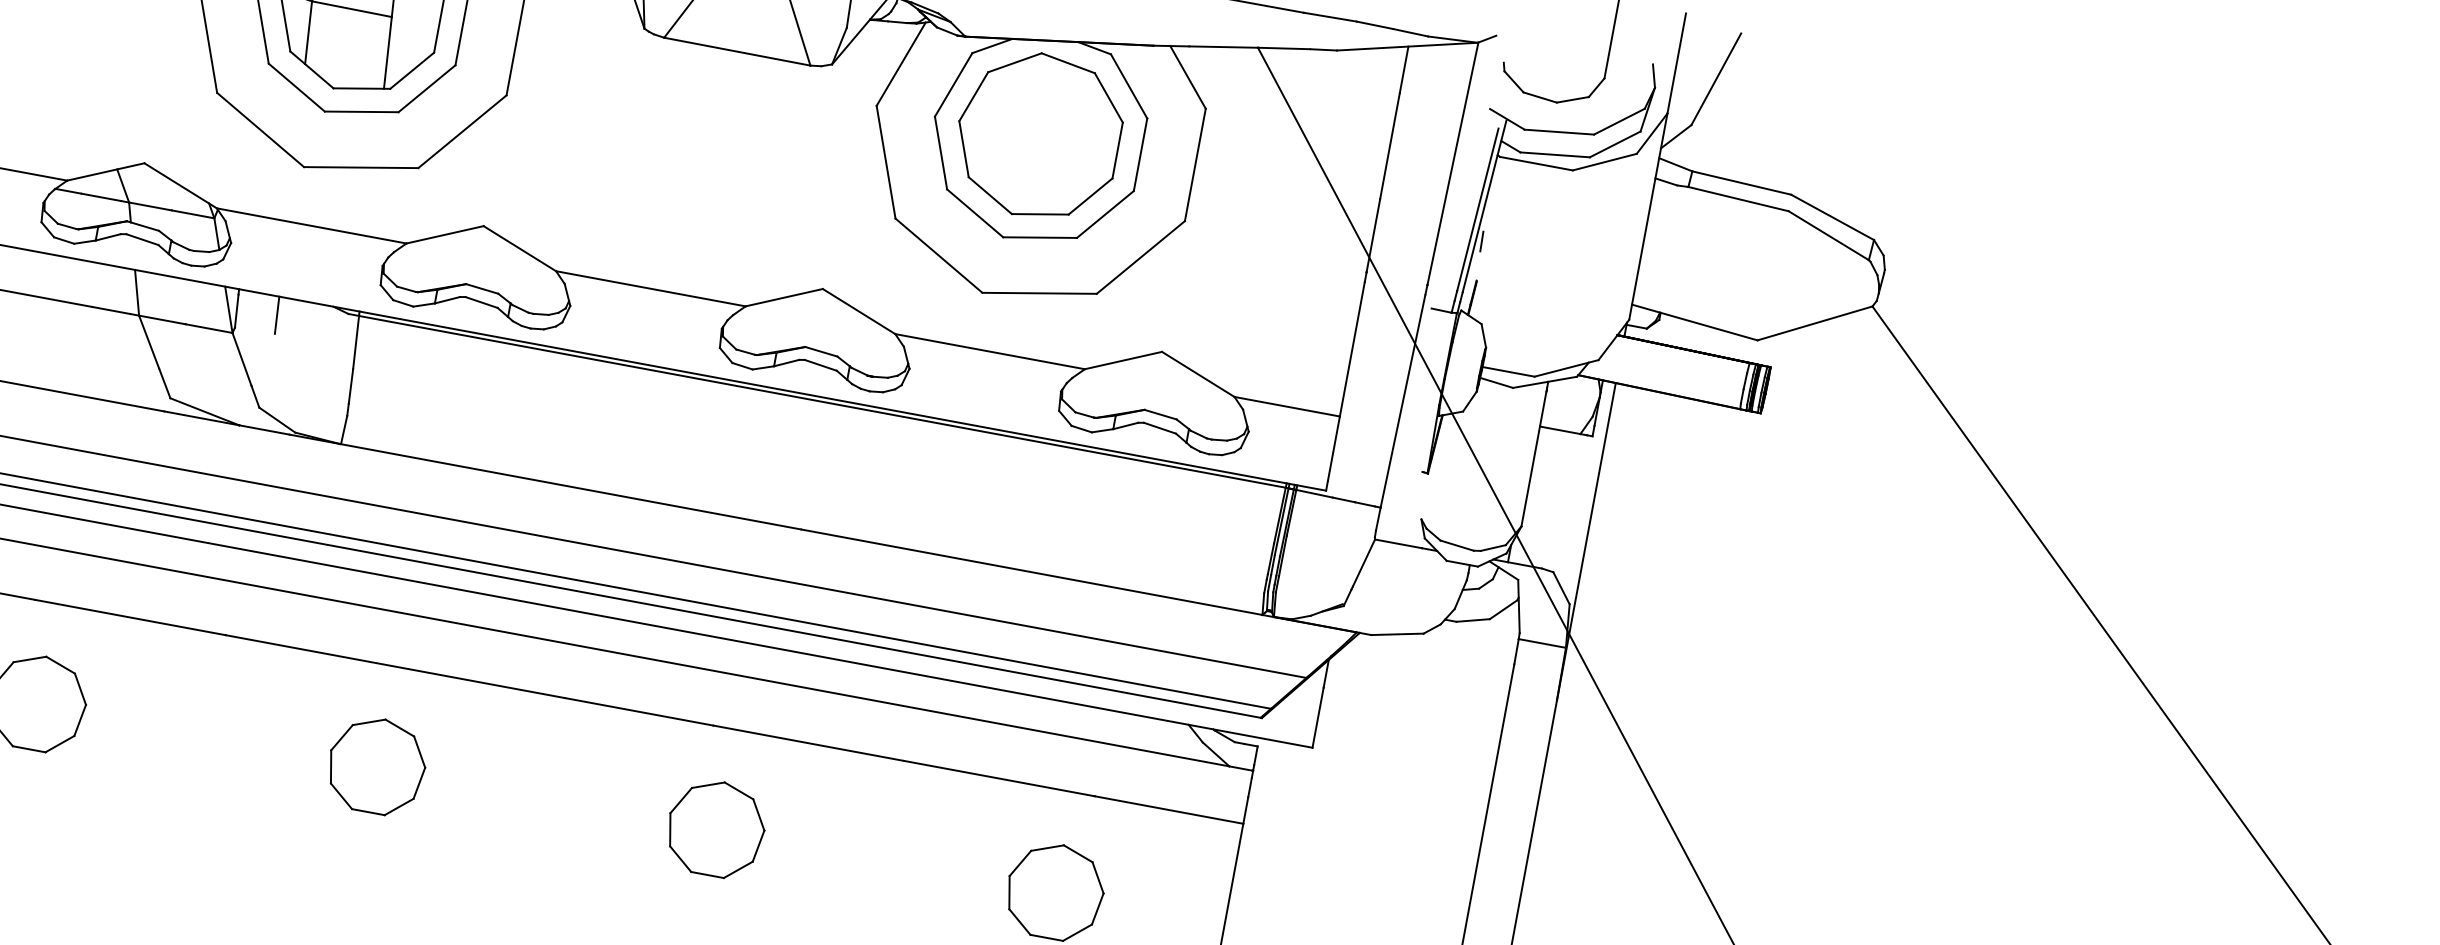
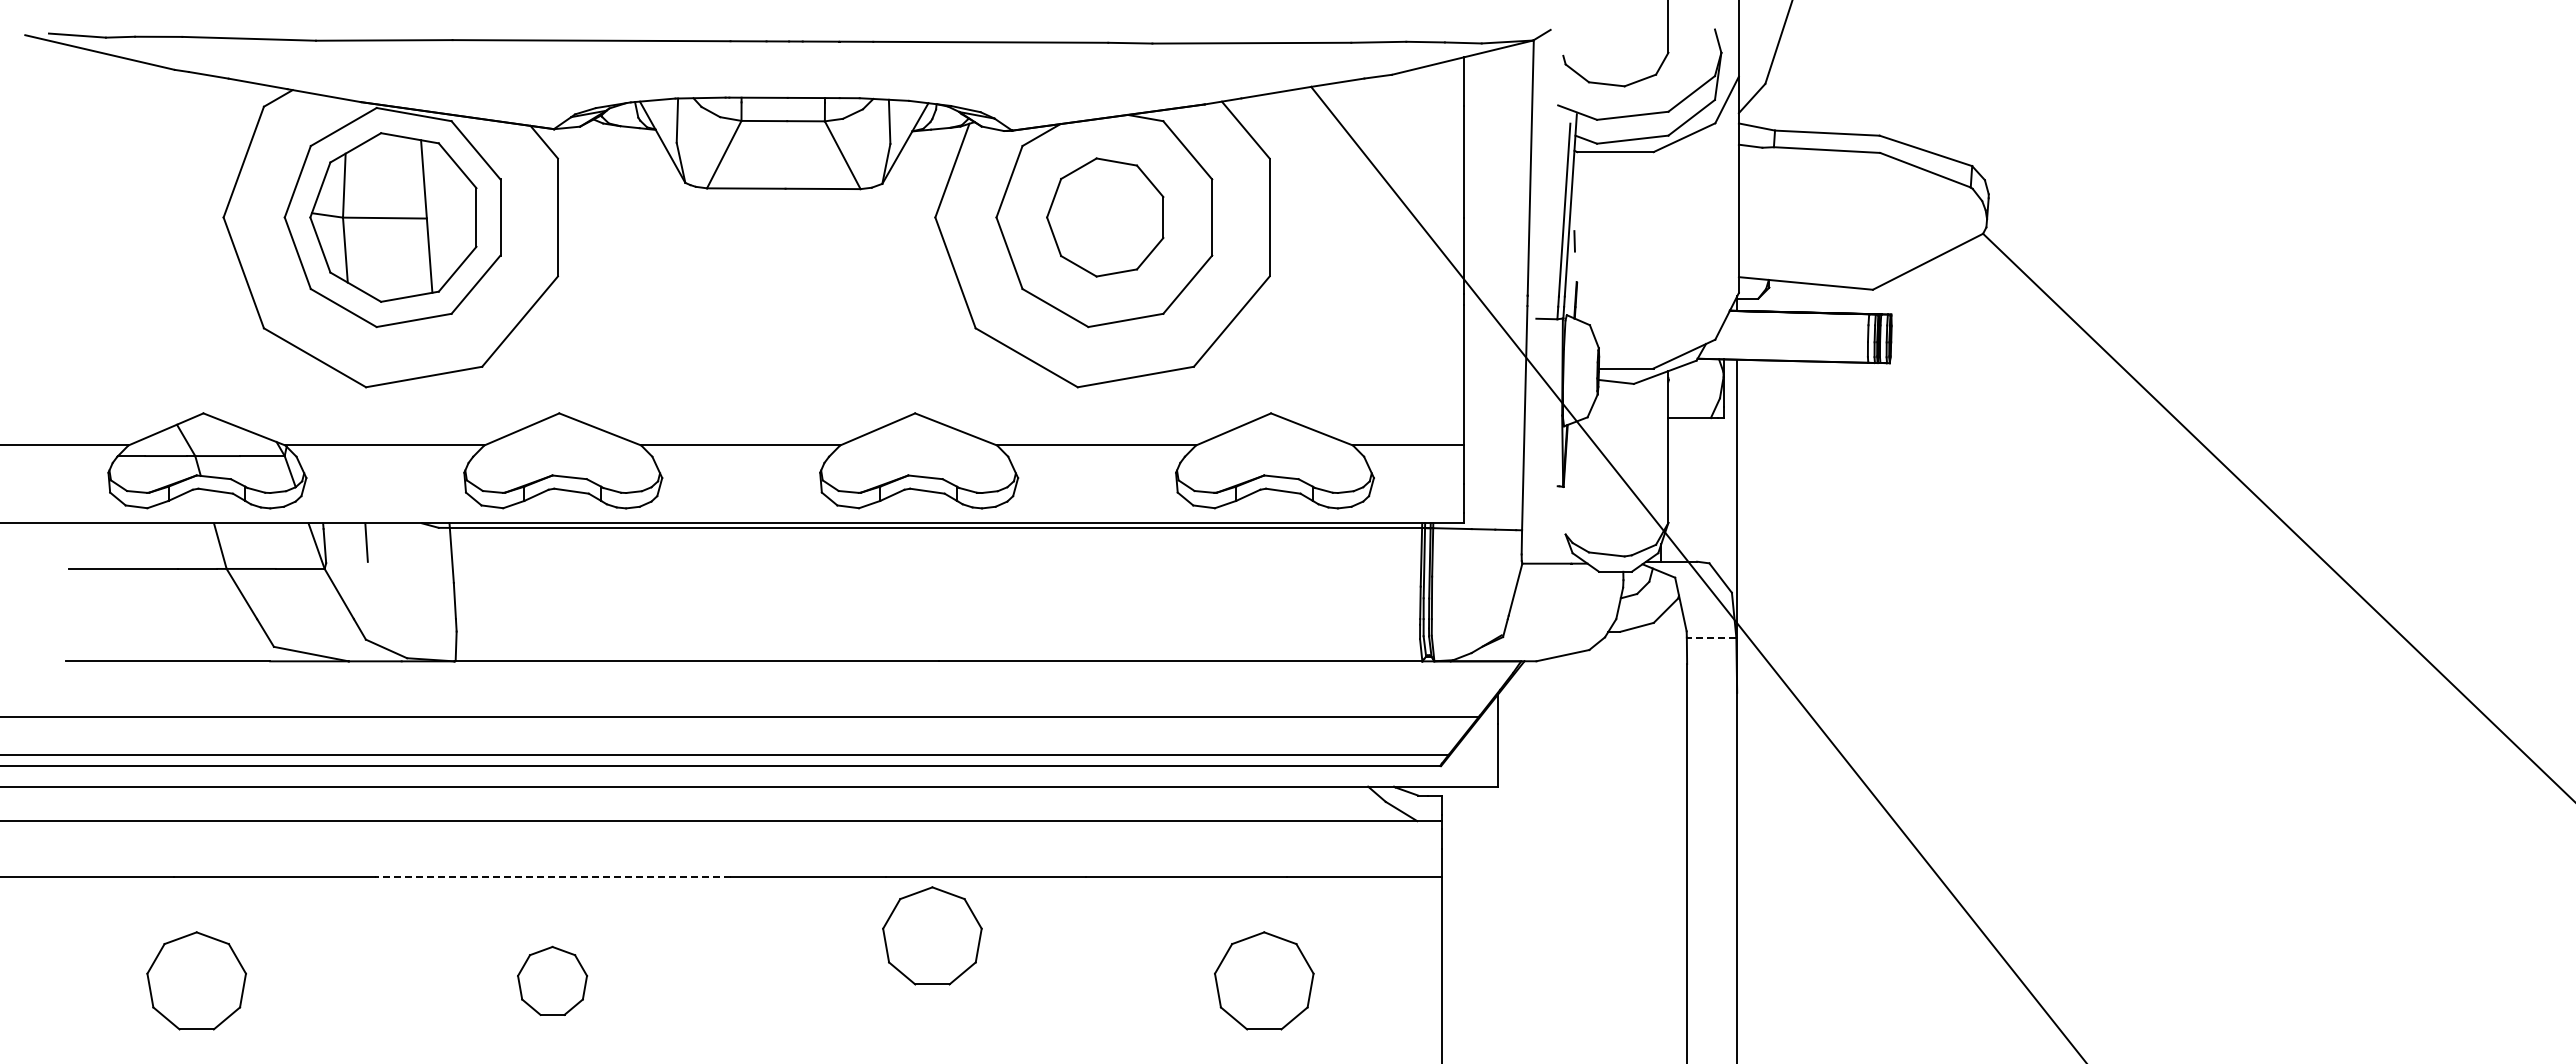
part: (1038, 135) -> (1105, 217), size x0.7
line: (1542, 643) -> (1711, 637), solid -> dashed
line: (395, 666) -> (552, 876), solid -> dashed
part: (376, 765) -> (552, 980), size x0.7
part: (716, 828) -> (932, 935), moved

